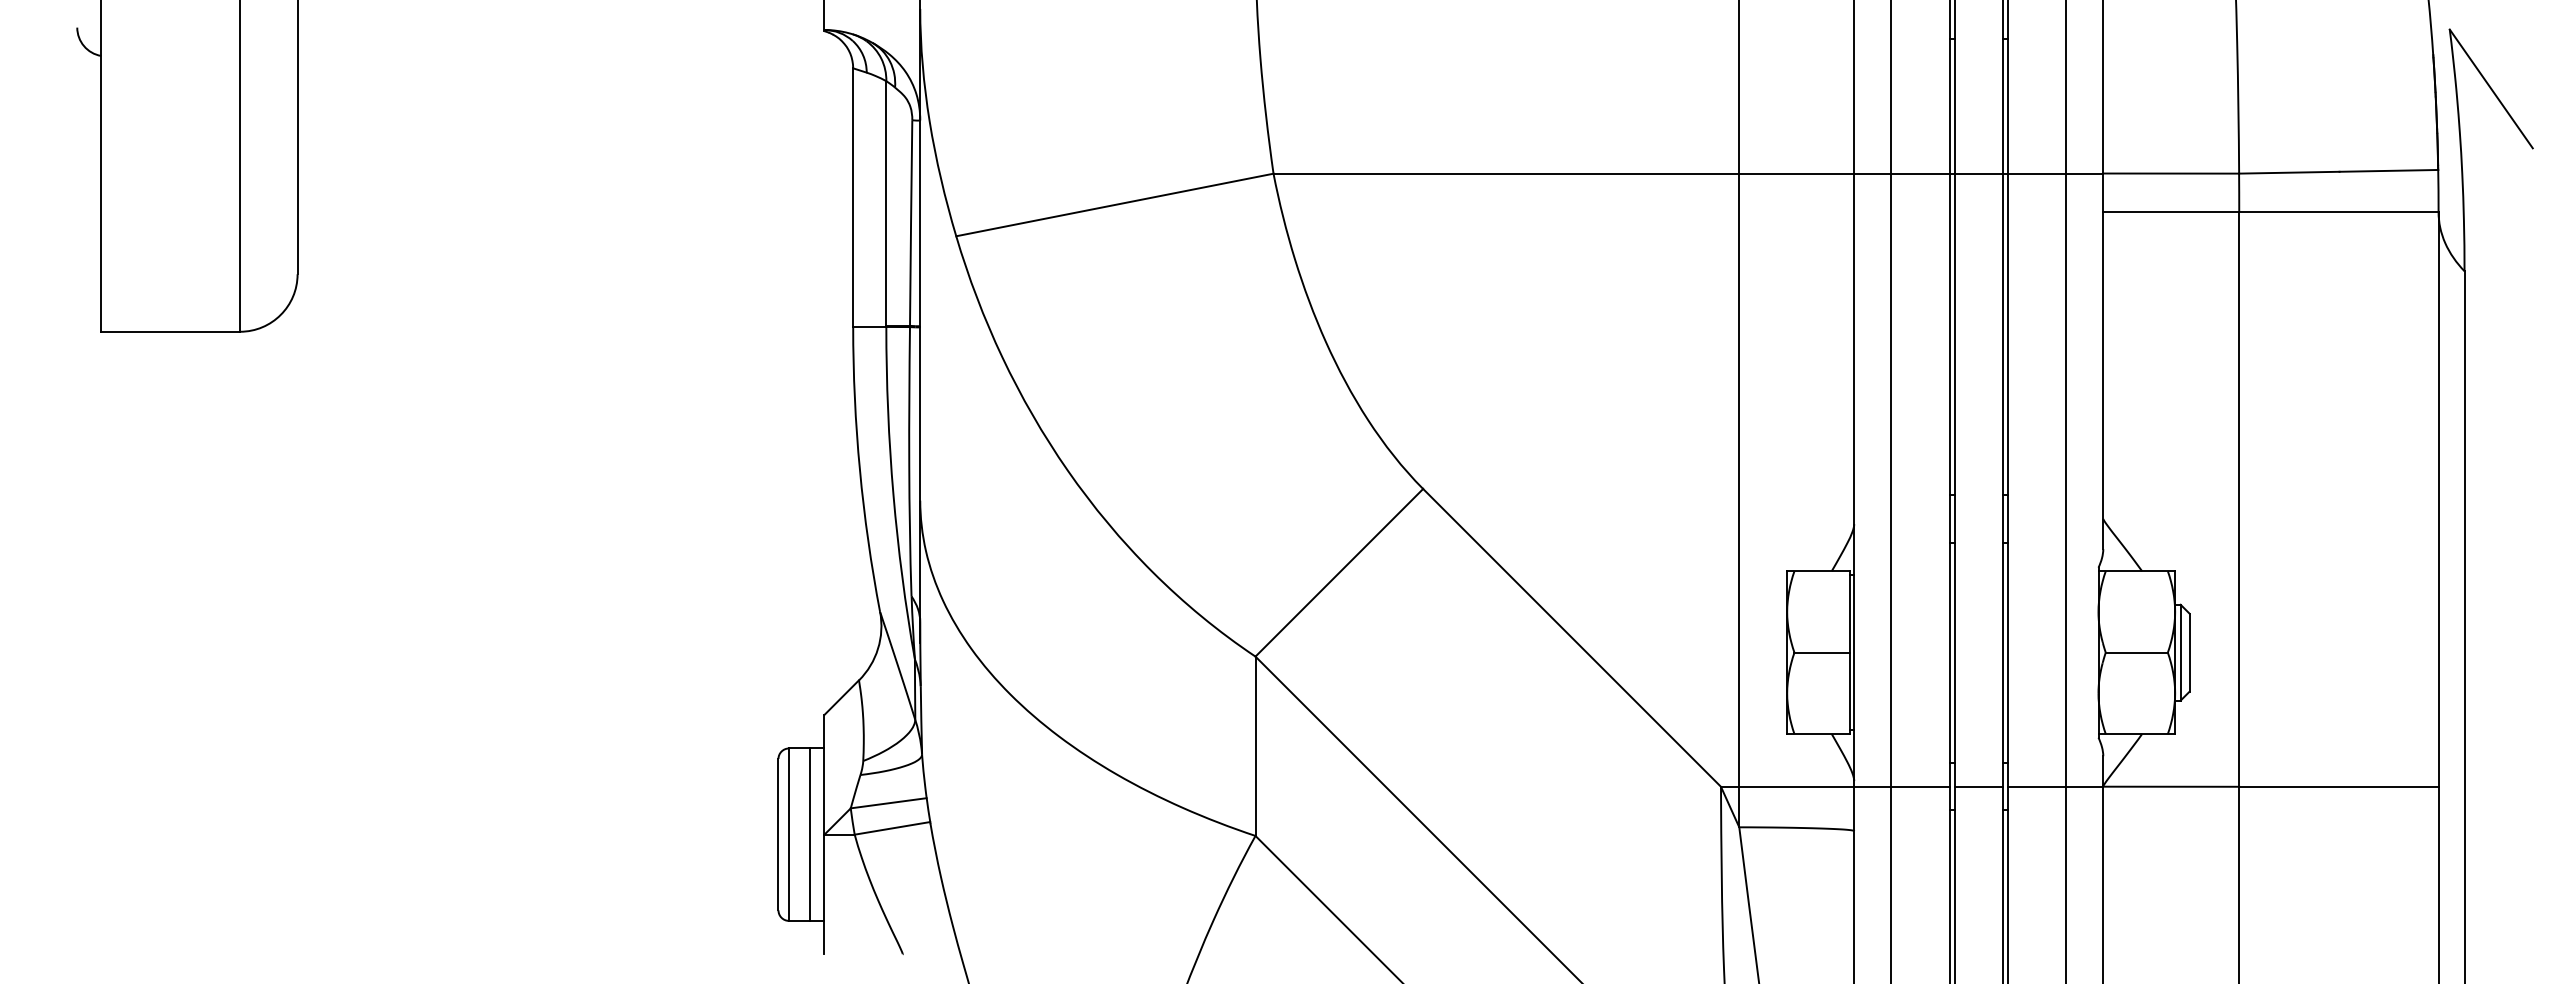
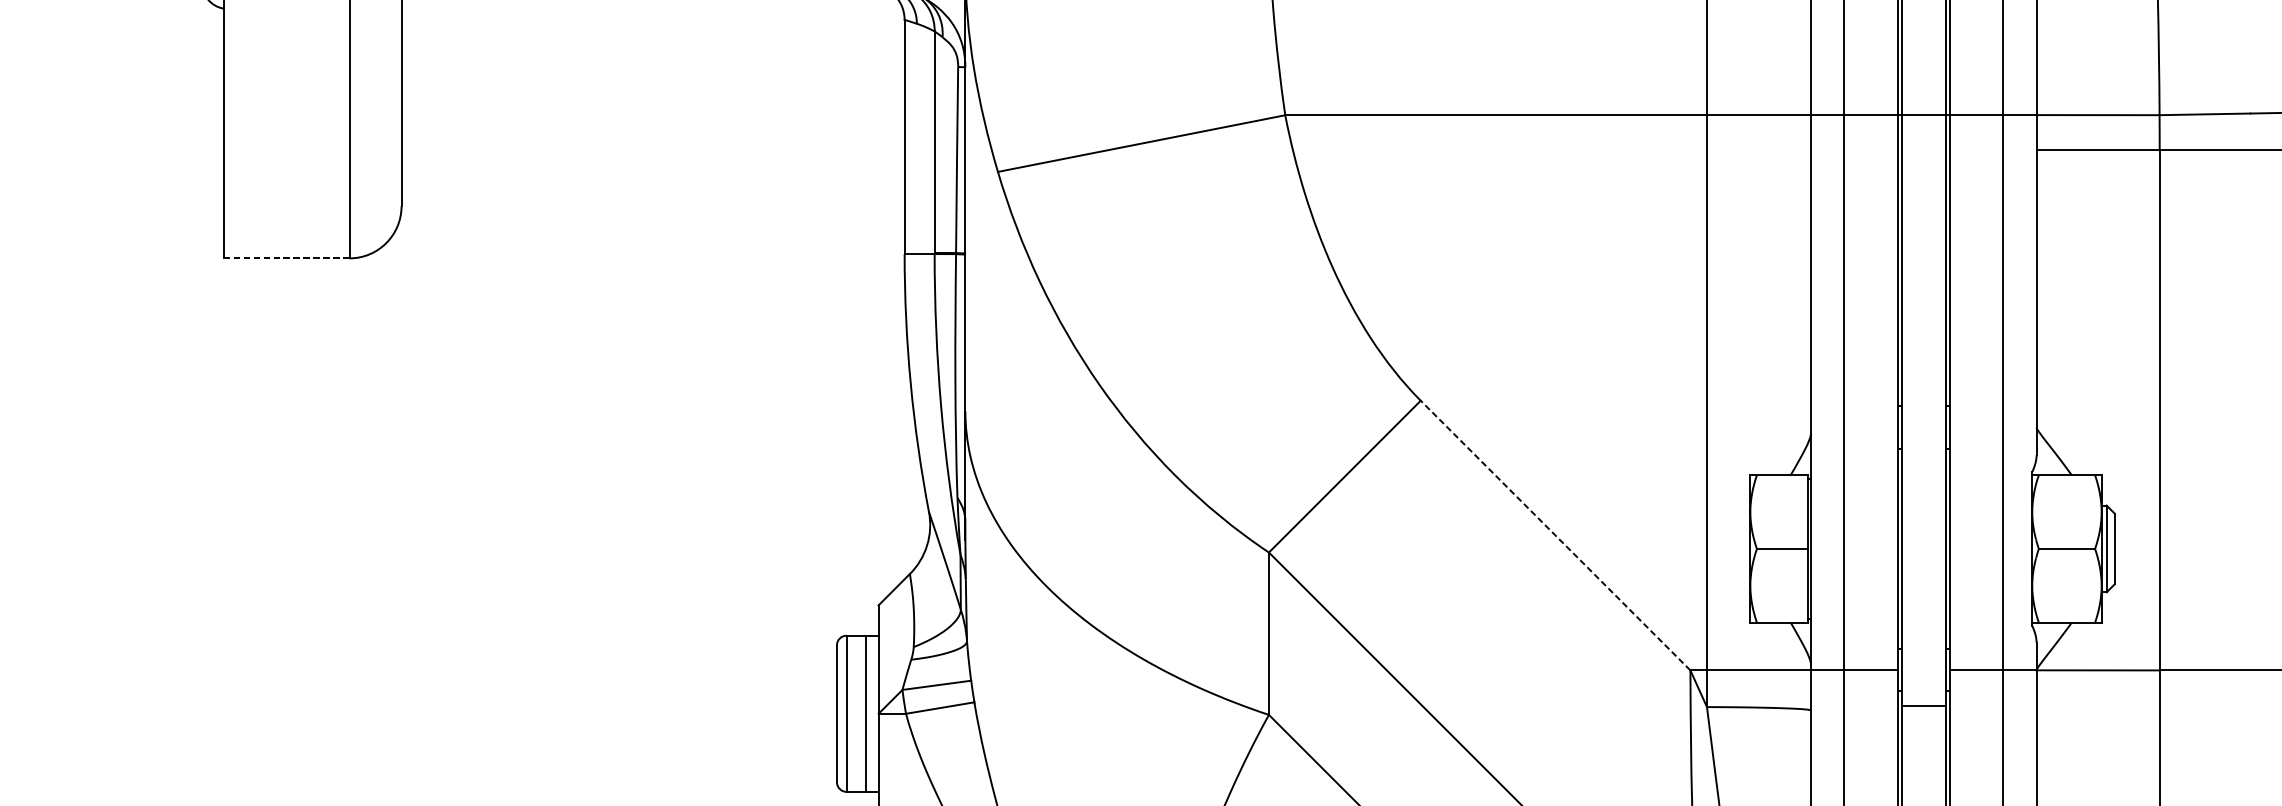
line: (171, 331) -> (287, 258), solid -> dashed
line: (1572, 637) -> (1555, 535), solid -> dashed
line: (1978, 786) -> (1923, 705), moved

